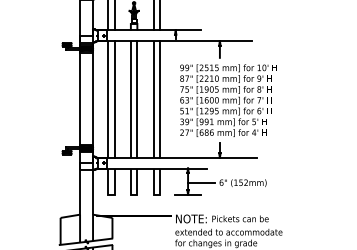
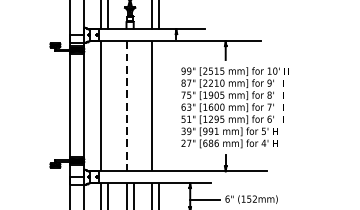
line: (114, 99) -> (108, 106), removed
line: (137, 99) -> (133, 106), removed
line: (160, 99) -> (159, 106), removed
line: (130, 100) -> (126, 107), solid -> dashed

